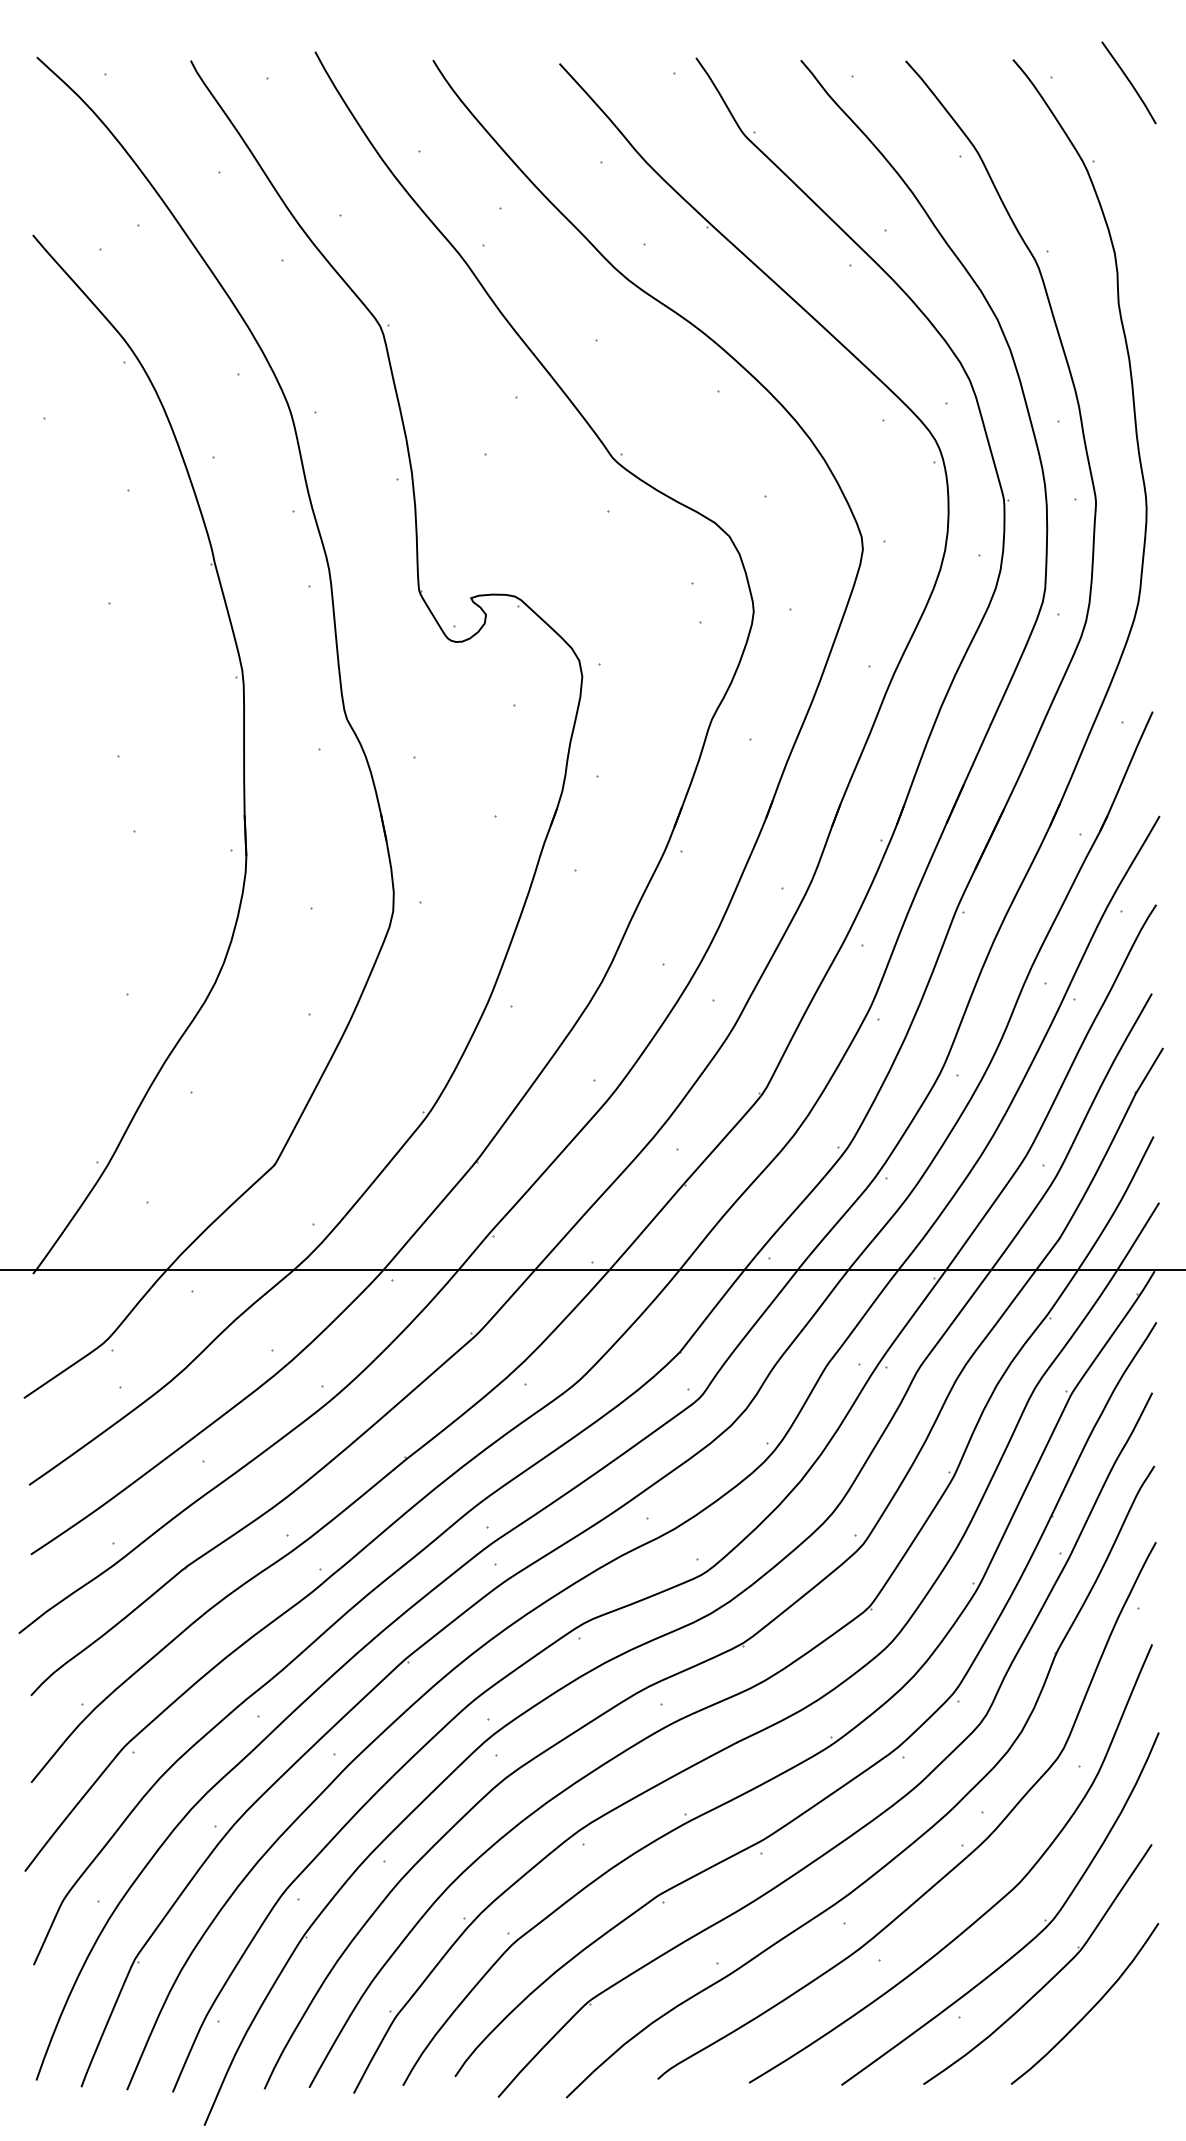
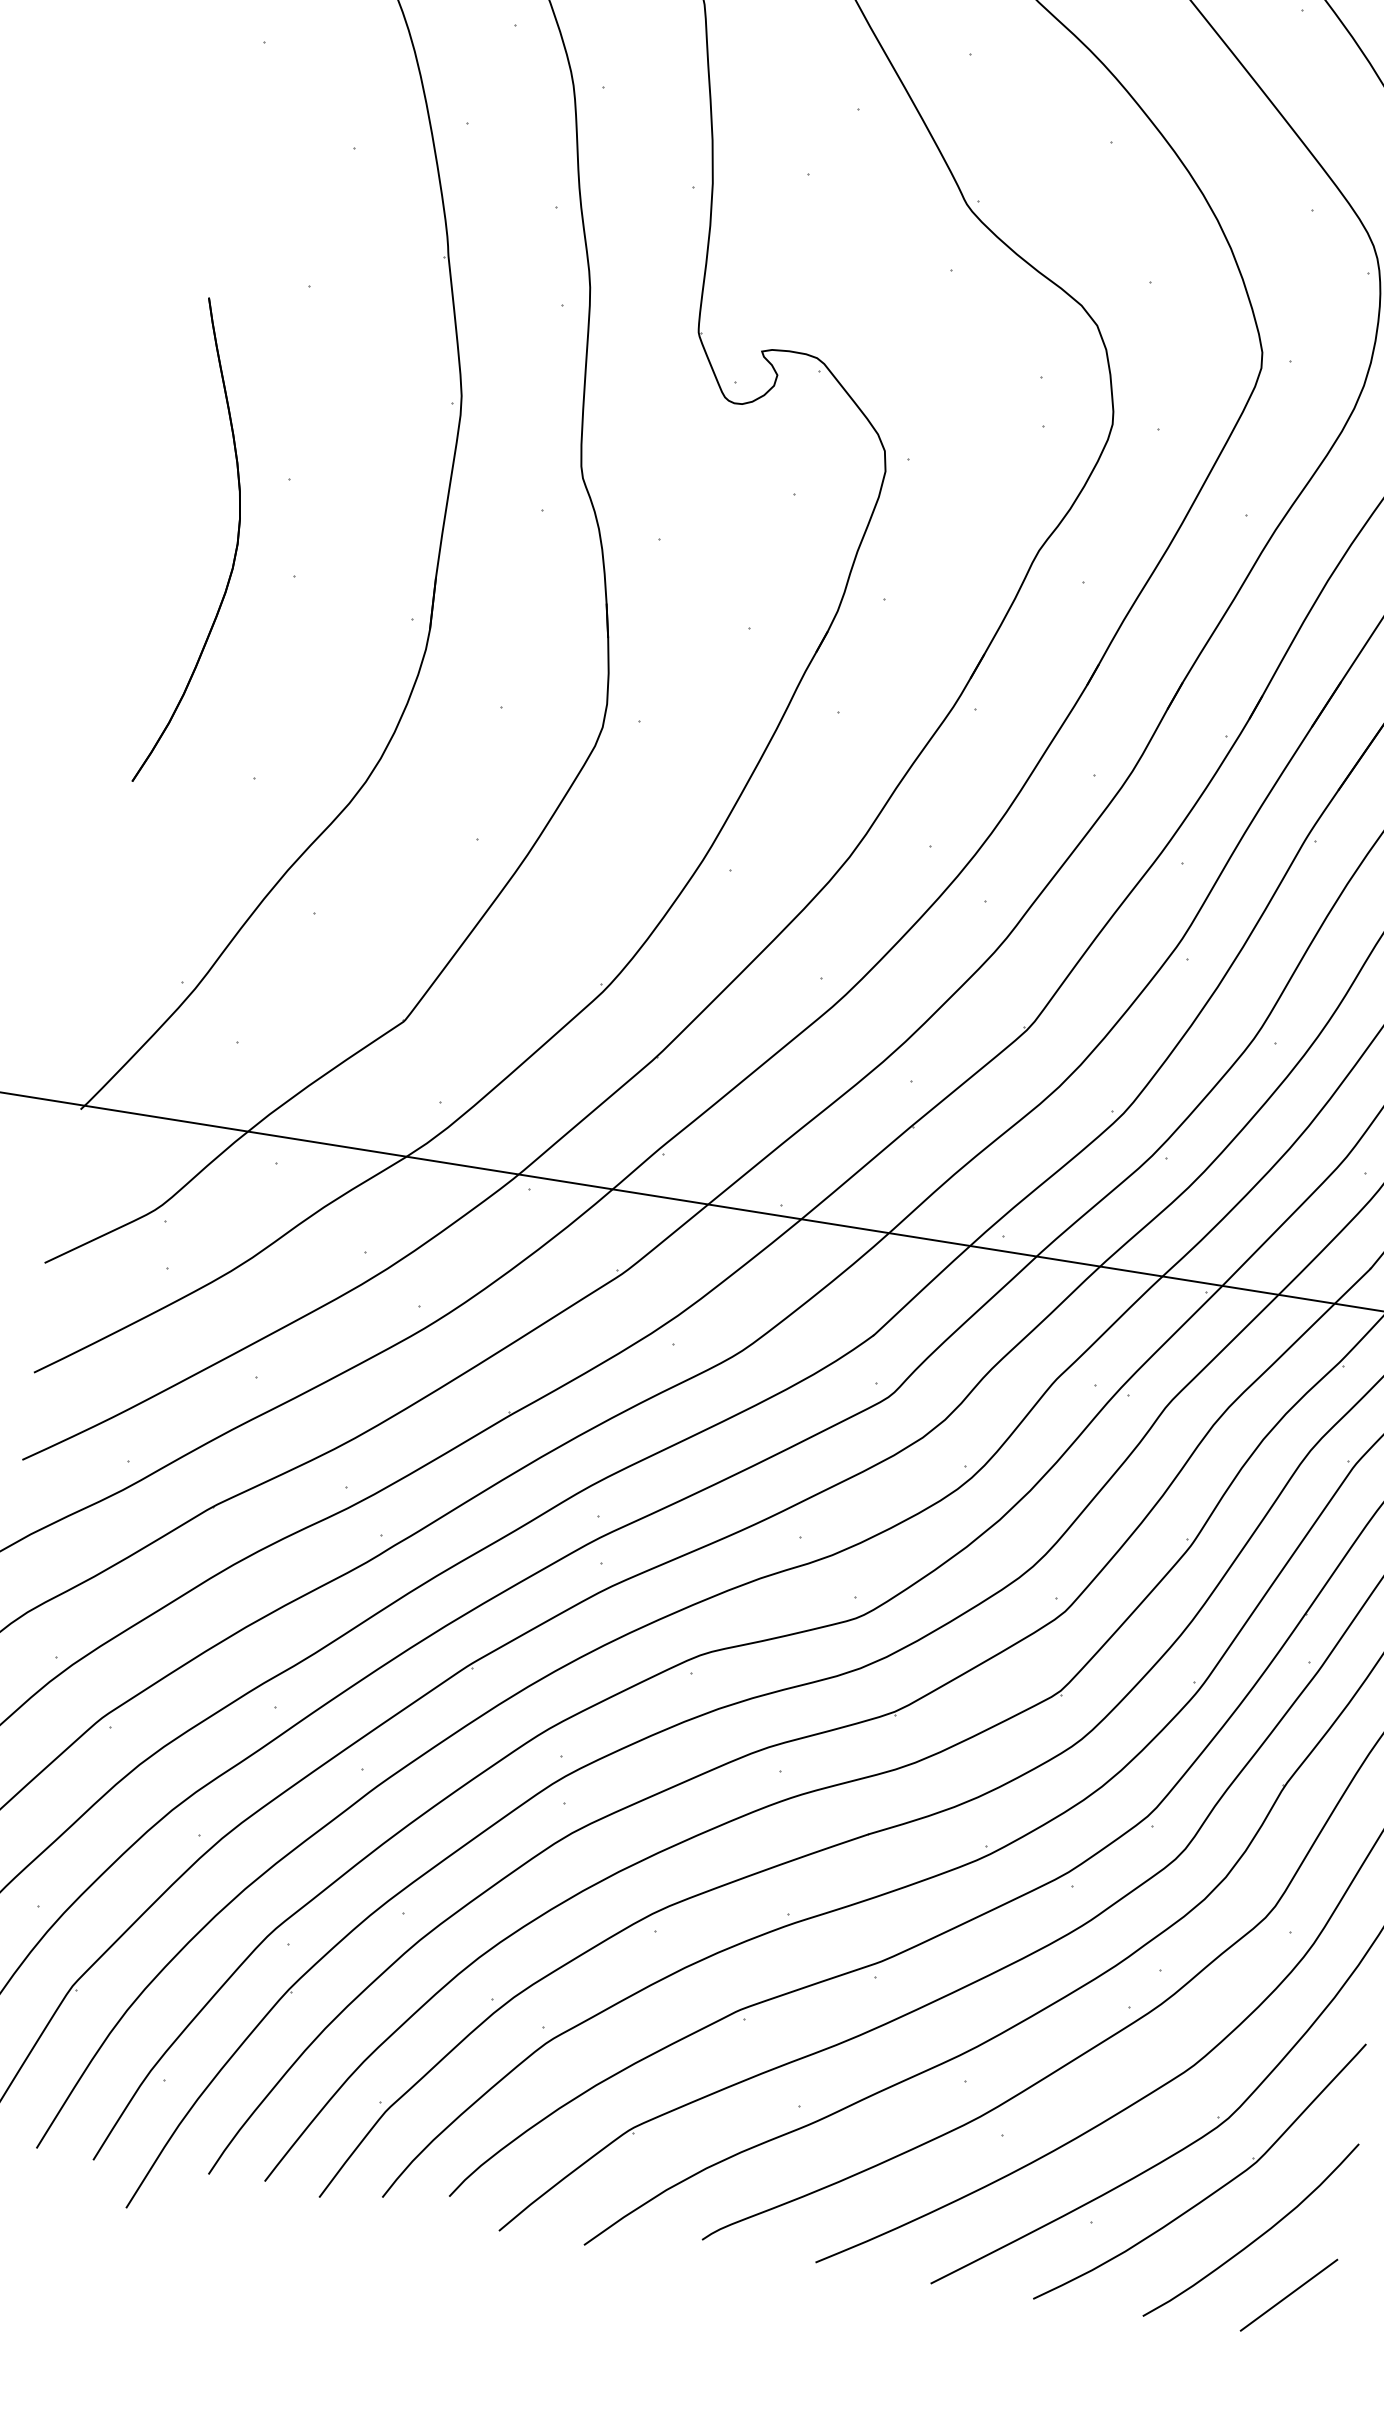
part: (84, 817) -> (235, 549), added
line: (1122, 2049) -> (1288, 2294), added

